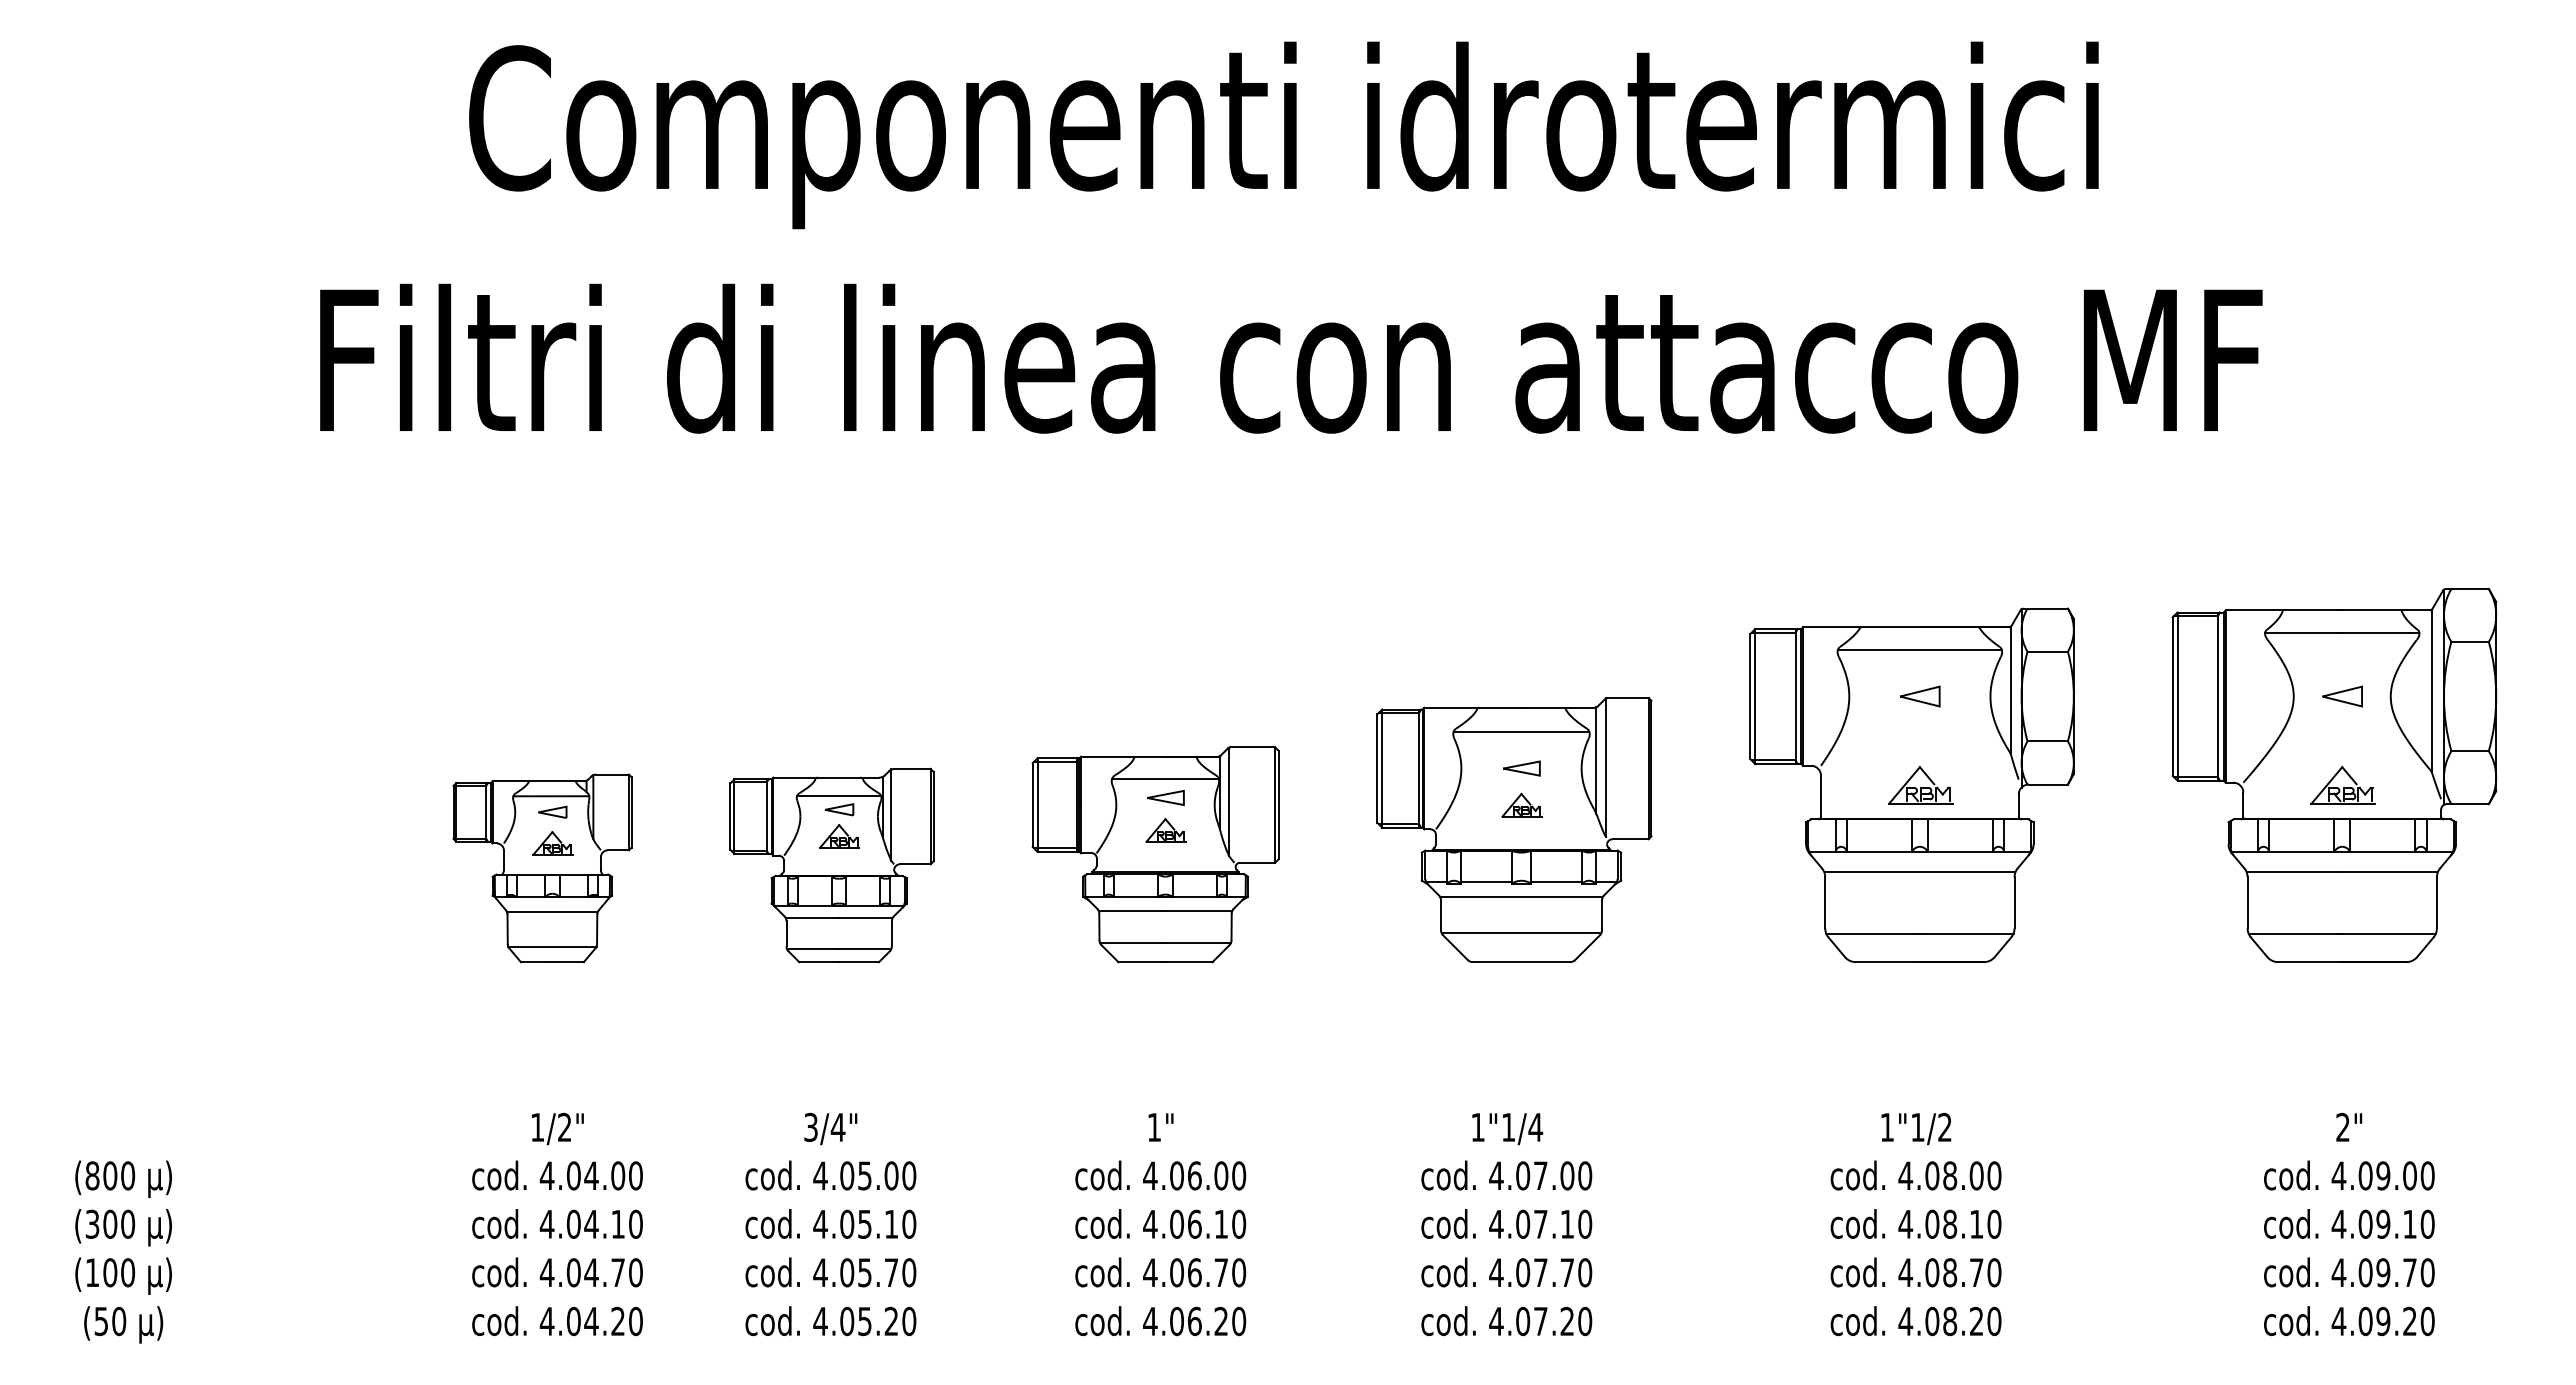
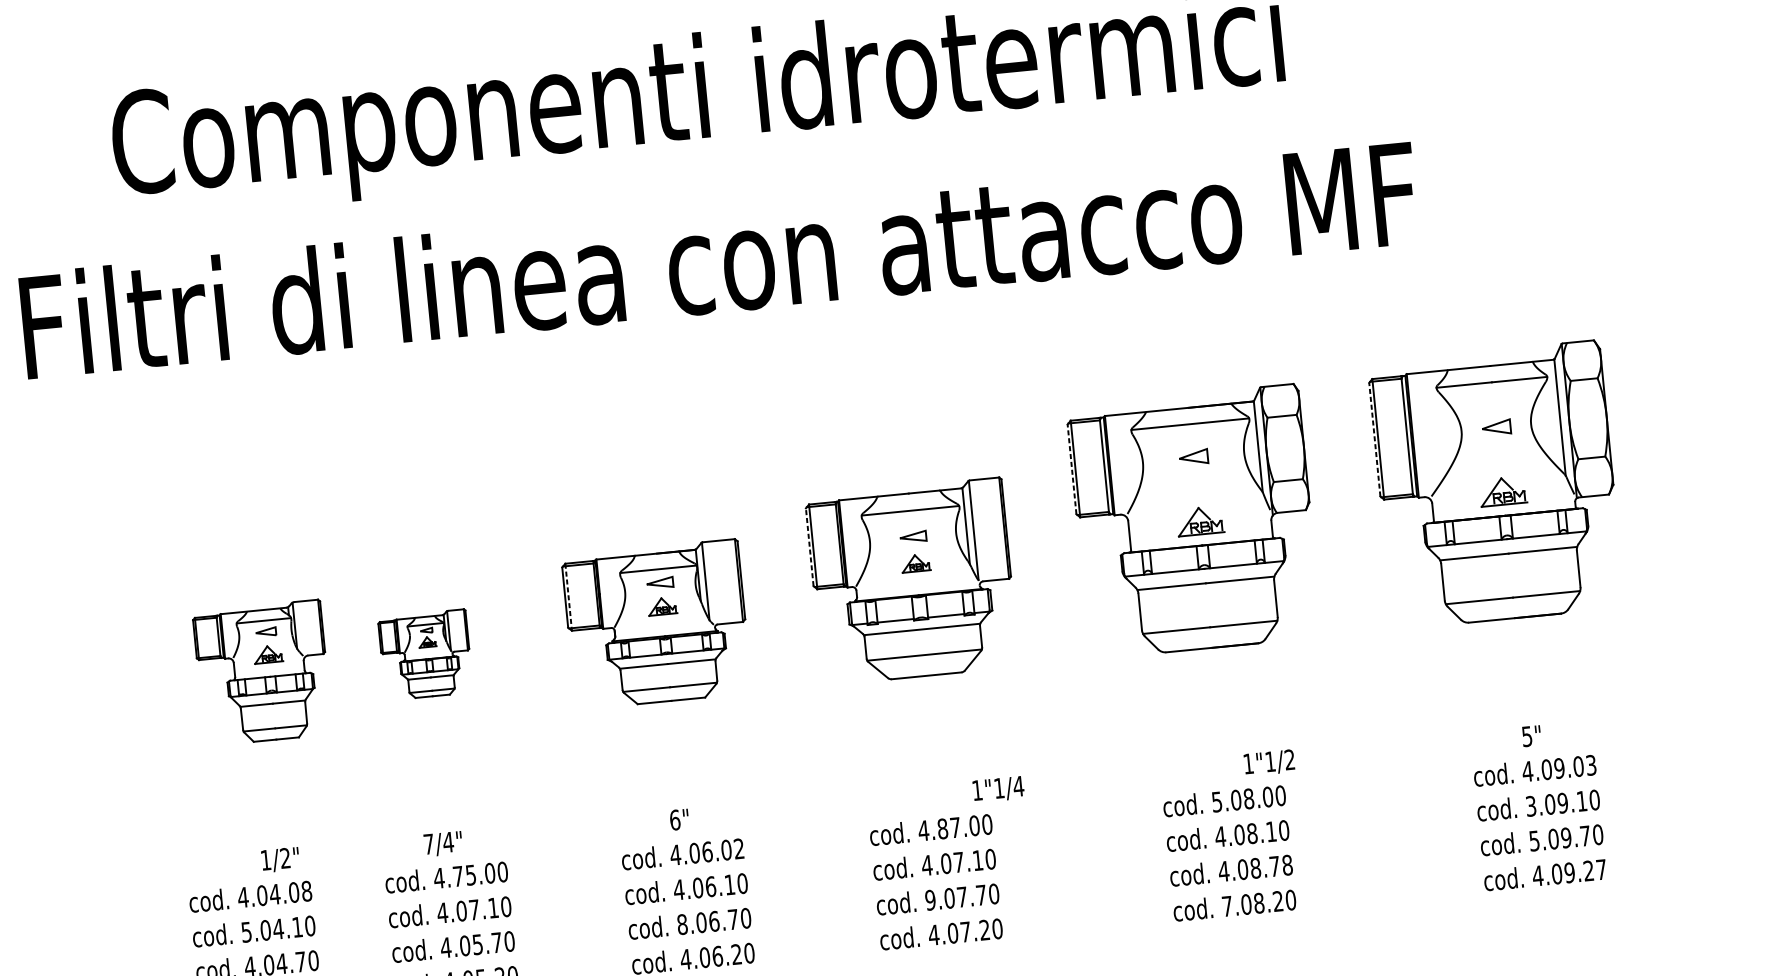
line: (1750, 696) -> (1072, 469), solid -> dashed
line: (2172, 696) -> (1374, 439), solid -> dashed
line: (1377, 768) -> (809, 547), solid -> dashed
line: (1037, 805) -> (568, 597), solid -> dashed
part: (831, 865) -> (425, 655), size x0.6
part: (542, 868) -> (262, 673), moved
text: (810, 1127) -> (428, 844), 3/4" -> 7/4"
text: (1154, 1127) -> (675, 820), 1" -> 6"
text: (2342, 1127) -> (1526, 736), 2" -> 5"
text: (557, 1128) -> (280, 859), moved
text: (1916, 1128) -> (1269, 762), moved
text: (1507, 1129) -> (998, 789), moved
text: (847, 1175) -> (458, 876), 4.05.00 -> 4.75.00
text: (1239, 1175) -> (739, 848), 4.06.00 -> 4.06.02
text: (1905, 1175) -> (1216, 801), 4.08.00 -> 5.08.00
text: (2427, 1175) -> (1591, 765), 4.09.00 -> 4.09.03
text: (635, 1176) -> (306, 891), 4.04.00 -> 4.04.08
text: (1523, 1176) -> (943, 829), 4.07.00 -> 4.87.00
text: (2338, 1223) -> (1530, 805), 4.09.10 -> 3.09.10
text: (546, 1224) -> (246, 932), 4.04.10 -> 5.04.10
text: (864, 1224) -> (474, 910), 4.05.10 -> 4.07.10
text: (1150, 1272) -> (682, 924), 4.06.70 -> 8.06.70
text: (1496, 1272) -> (930, 900), 4.07.70 -> 9.07.70
text: (1994, 1272) -> (1287, 865), 4.08.70 -> 4.08.78
text: (2338, 1272) -> (1534, 840), 4.09.70 -> 5.09.70
text: (1905, 1321) -> (1227, 906), 4.08.20 -> 7.08.20
text: (2427, 1321) -> (1601, 869), 4.09.20 -> 4.09.27

